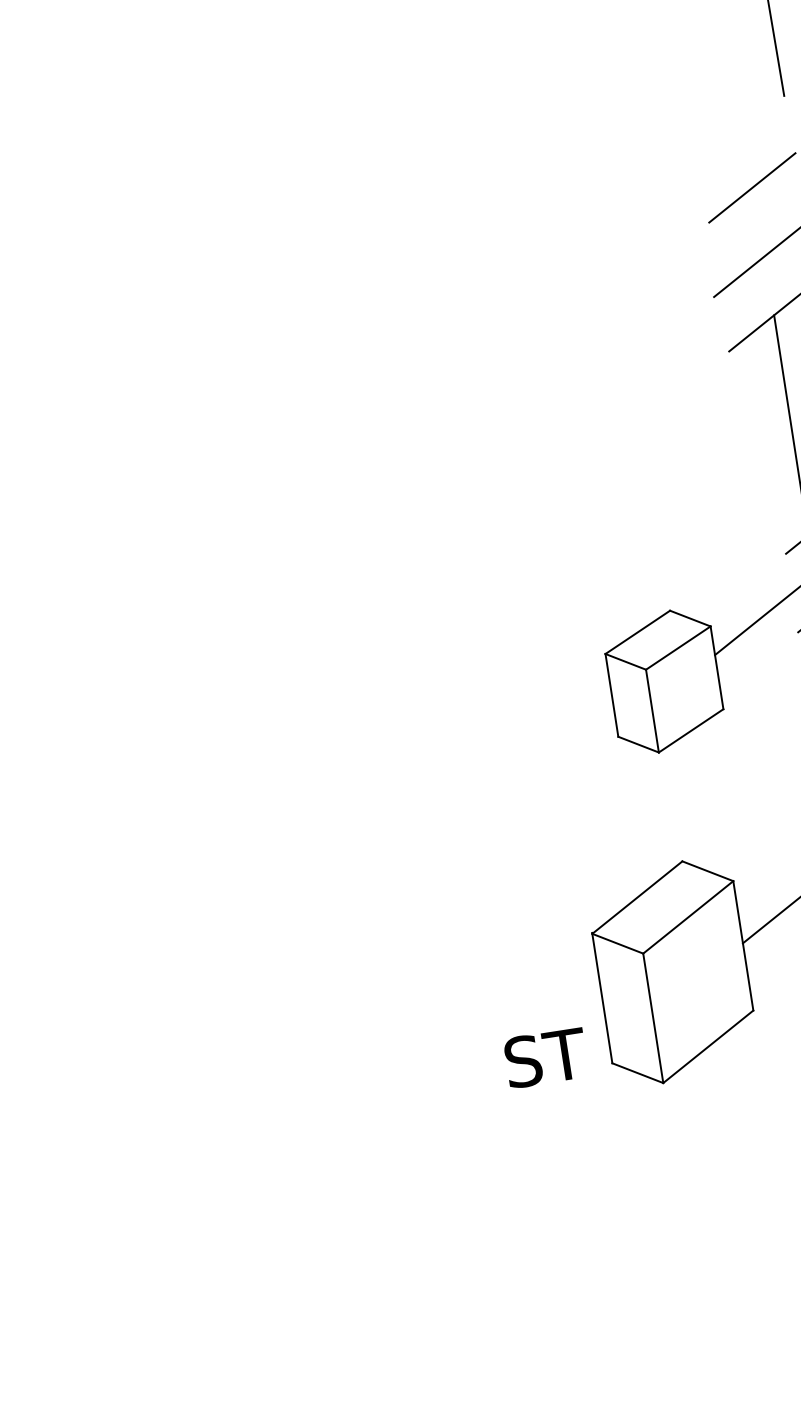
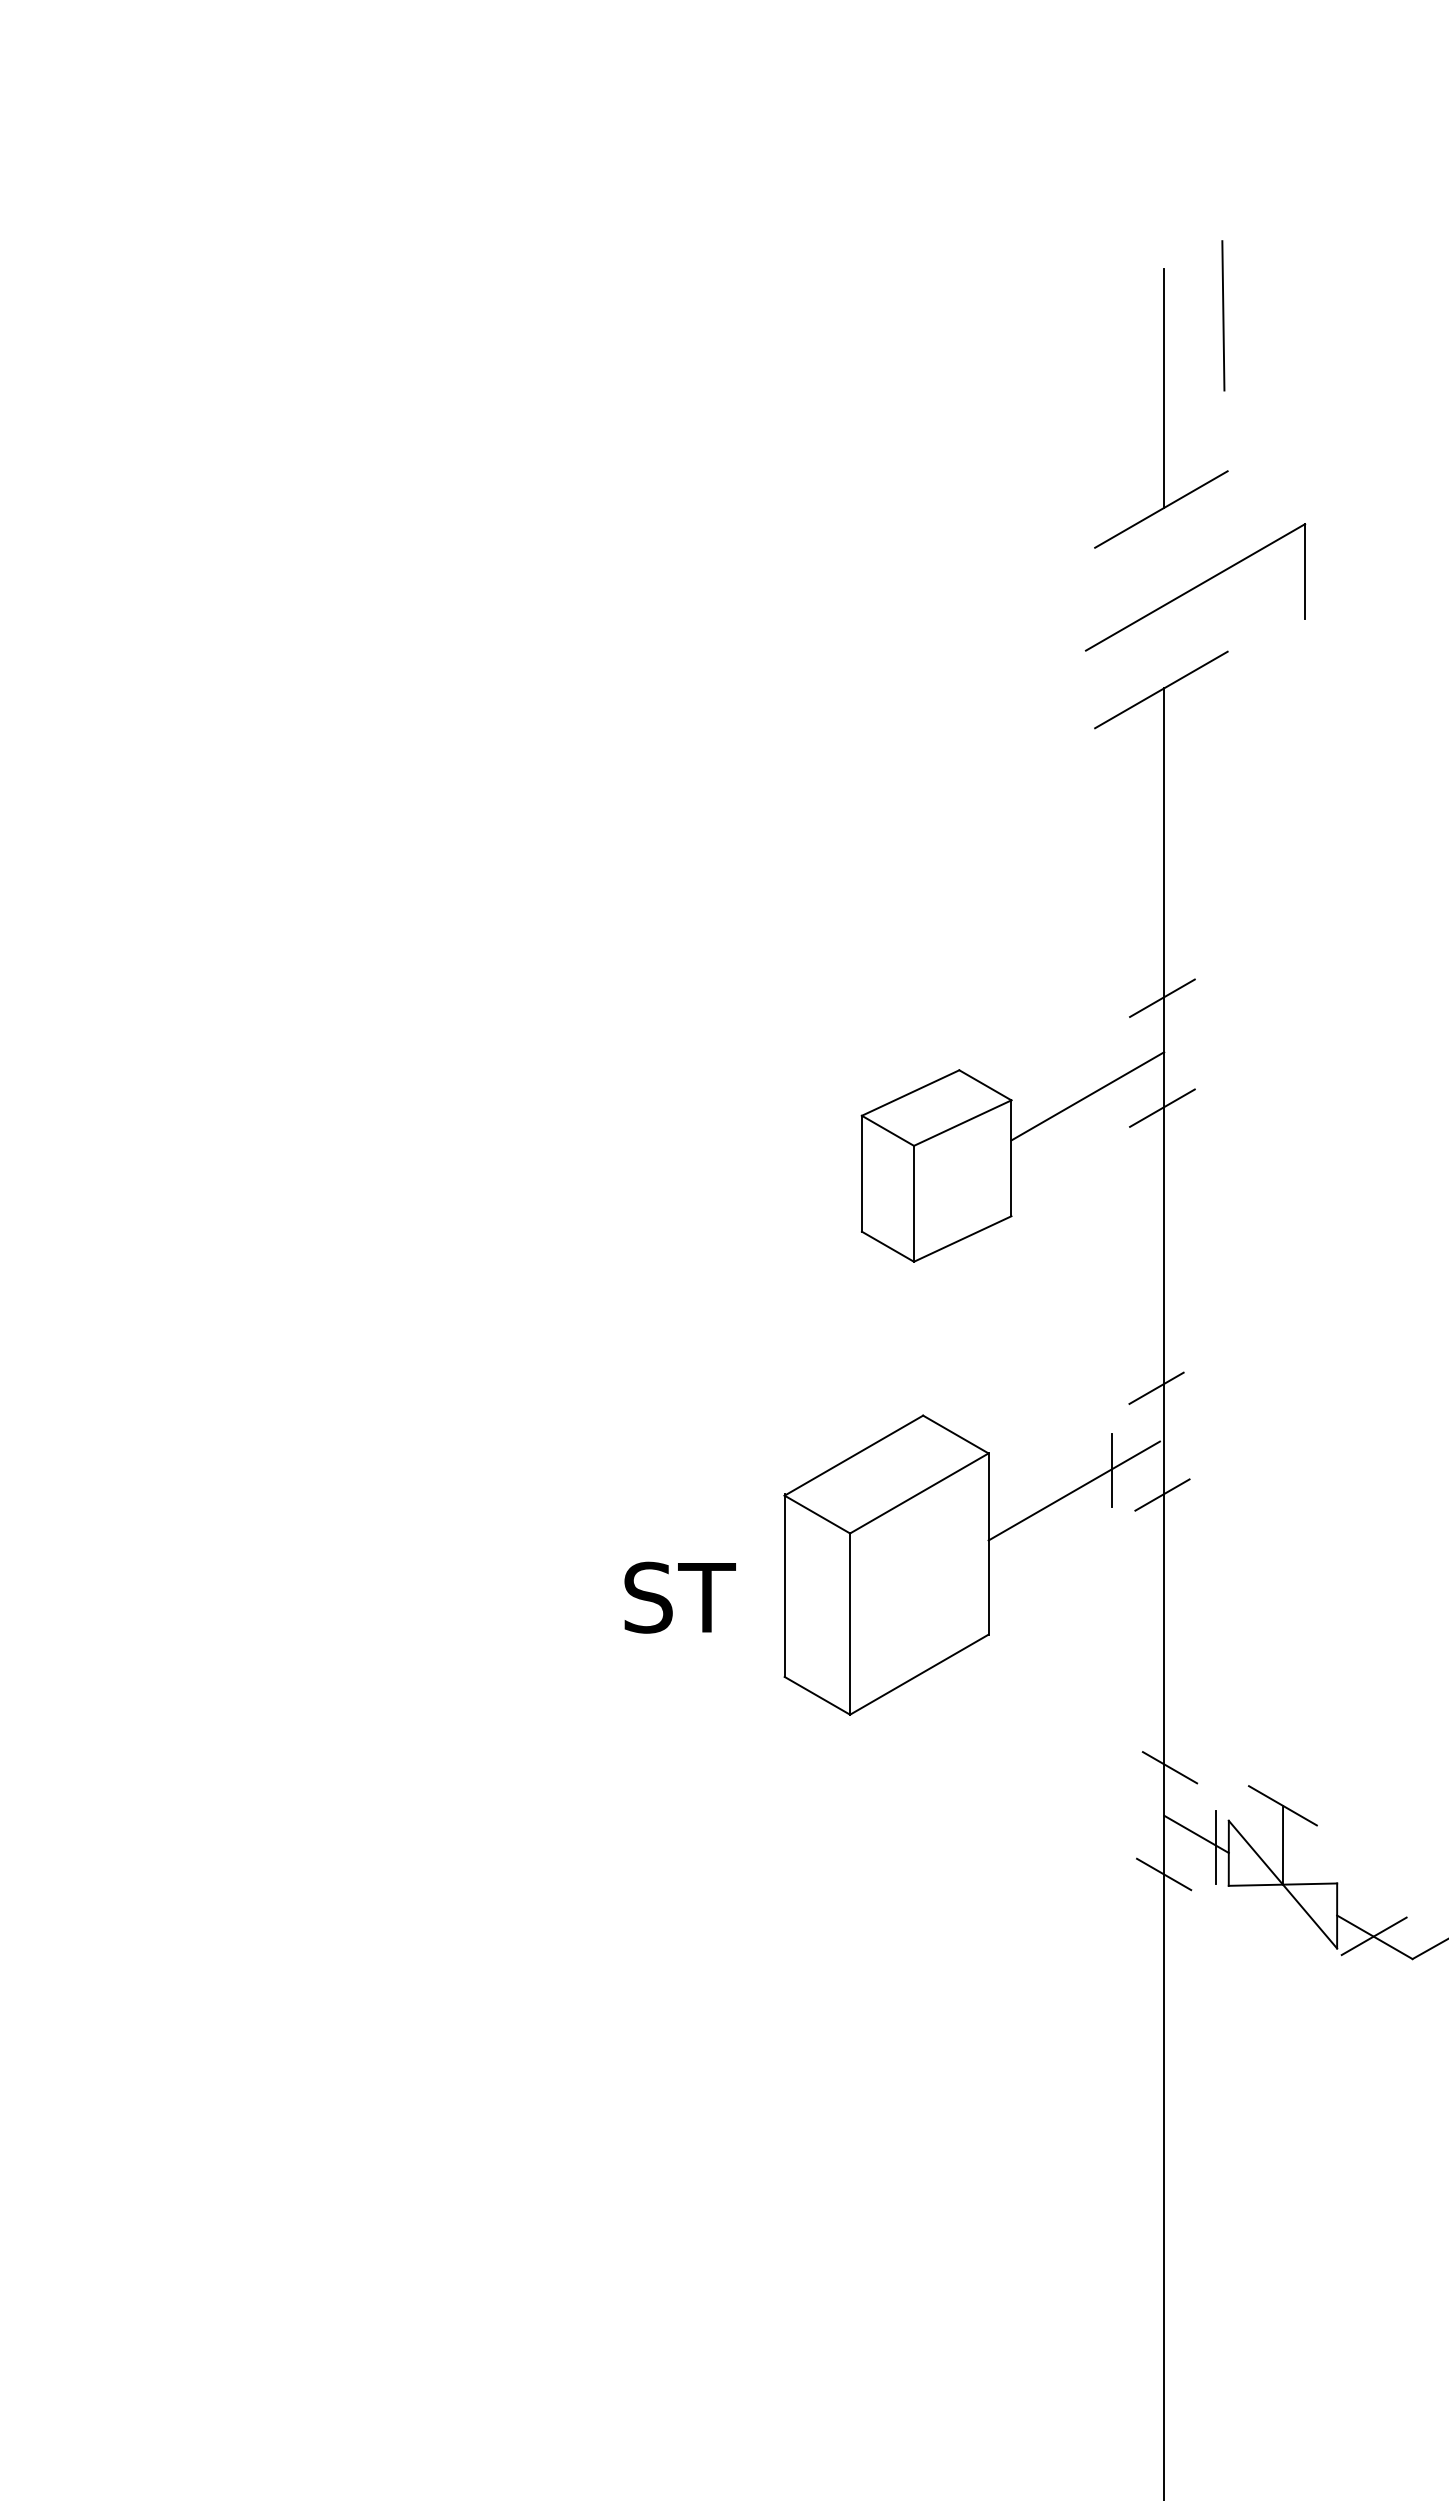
line: (741, 100) -> (1164, 387), added
text: (545, 1057) -> (679, 1597), moved

